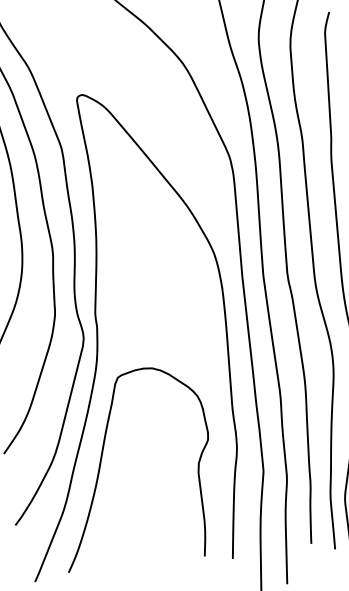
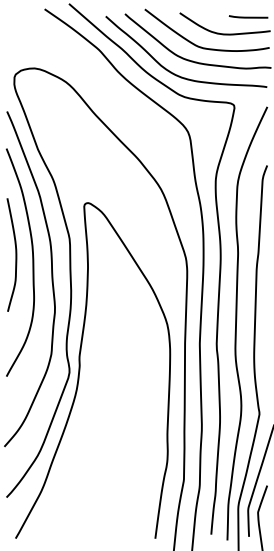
curve: (102, 460) -> (72, 459), removed

